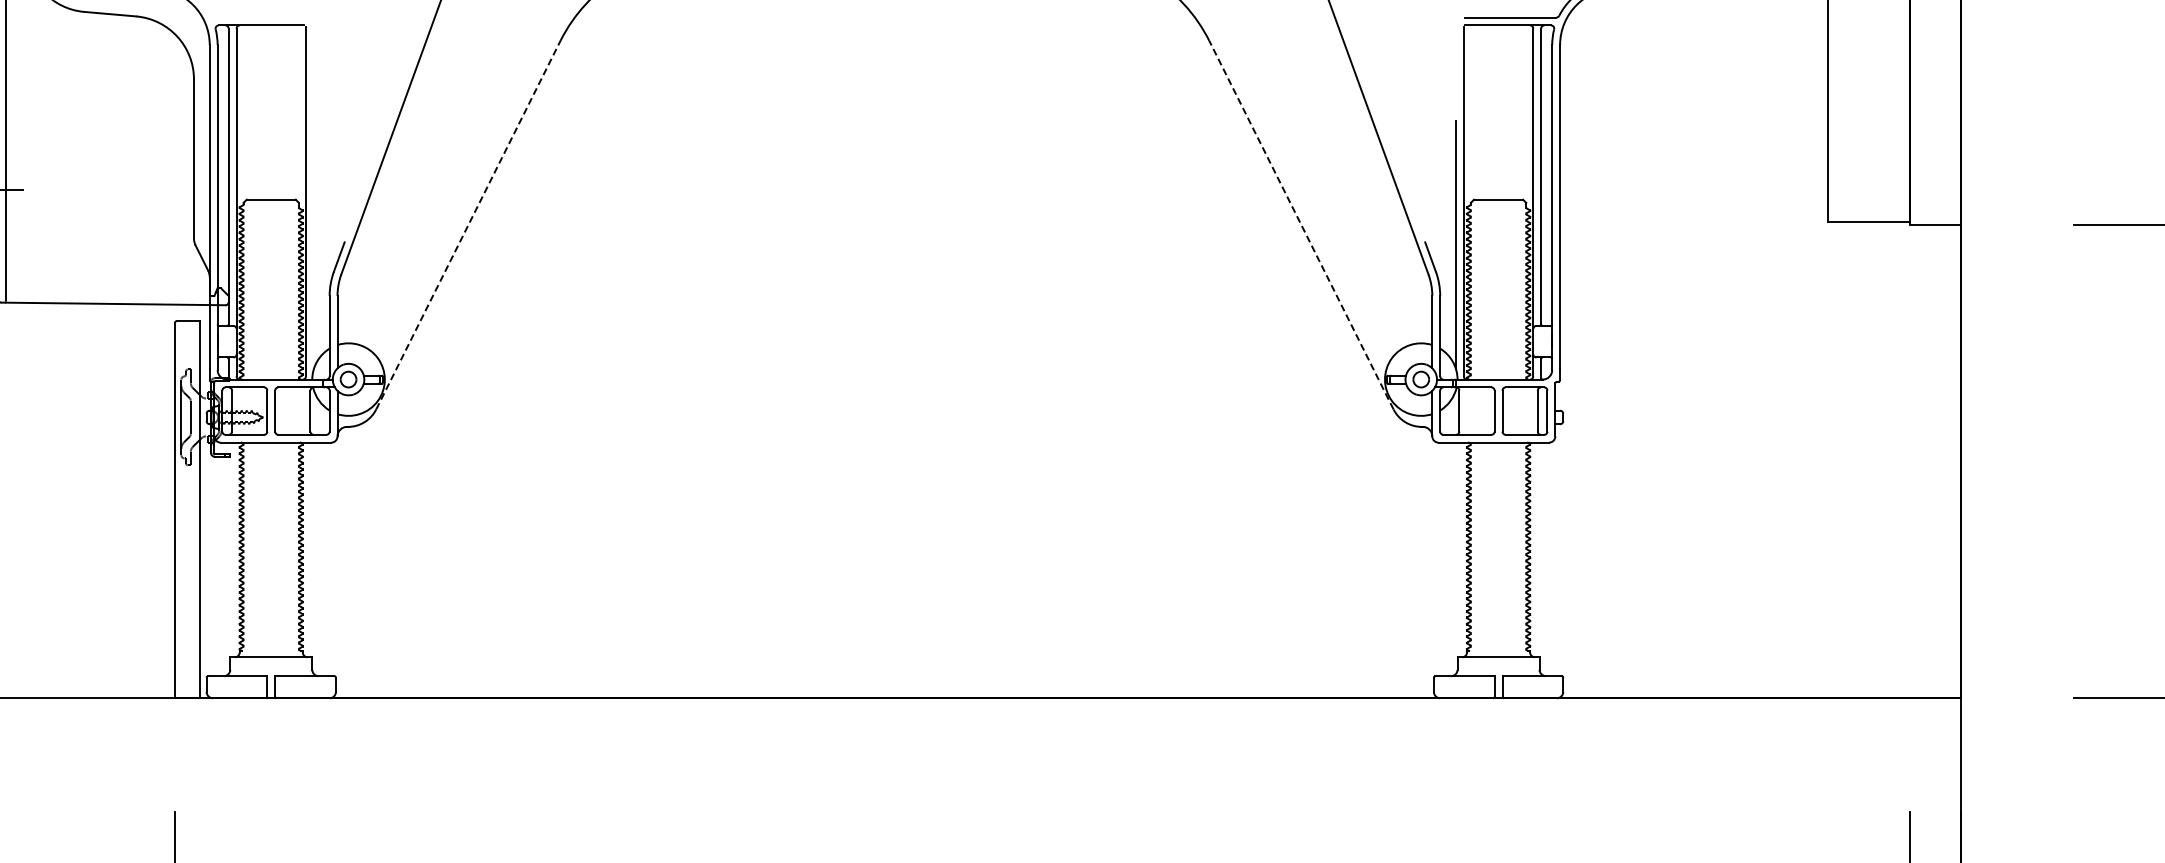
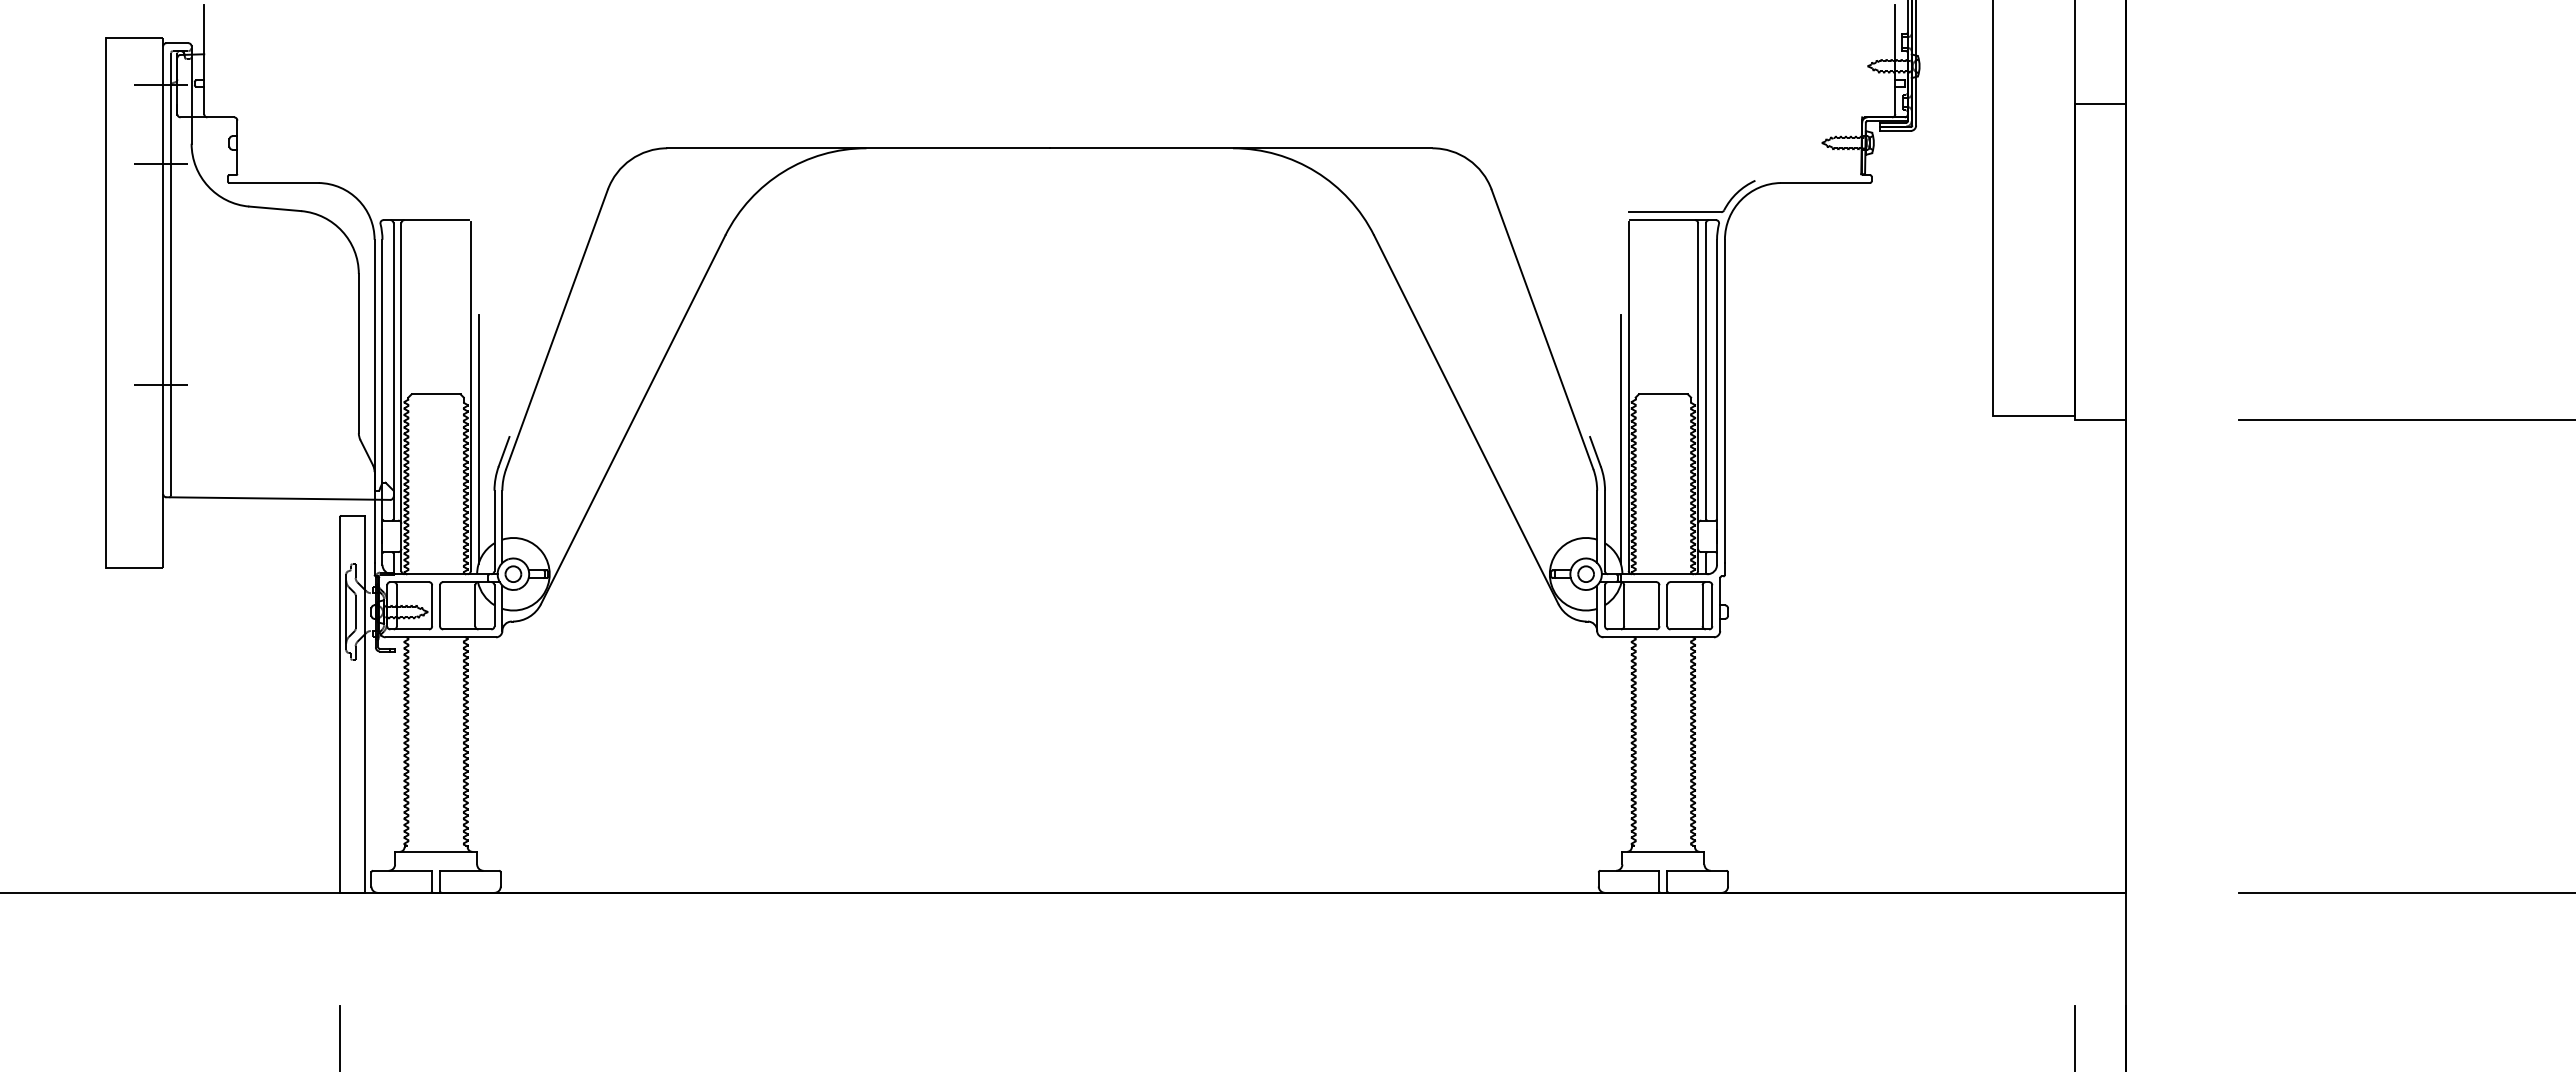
line: (468, 224) -> (633, 419), dashed -> solid
line: (1301, 224) -> (1466, 419), dashed -> solid
line: (313, 244) -> (478, 439), added

